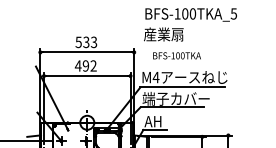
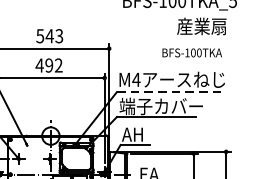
text: (163, 34) -> (201, 26), moved
text: (86, 42) -> (49, 36), 533 -> 543
text: (176, 55) -> (191, 52), moved
line: (183, 87) -> (170, 92), solid -> dashed

